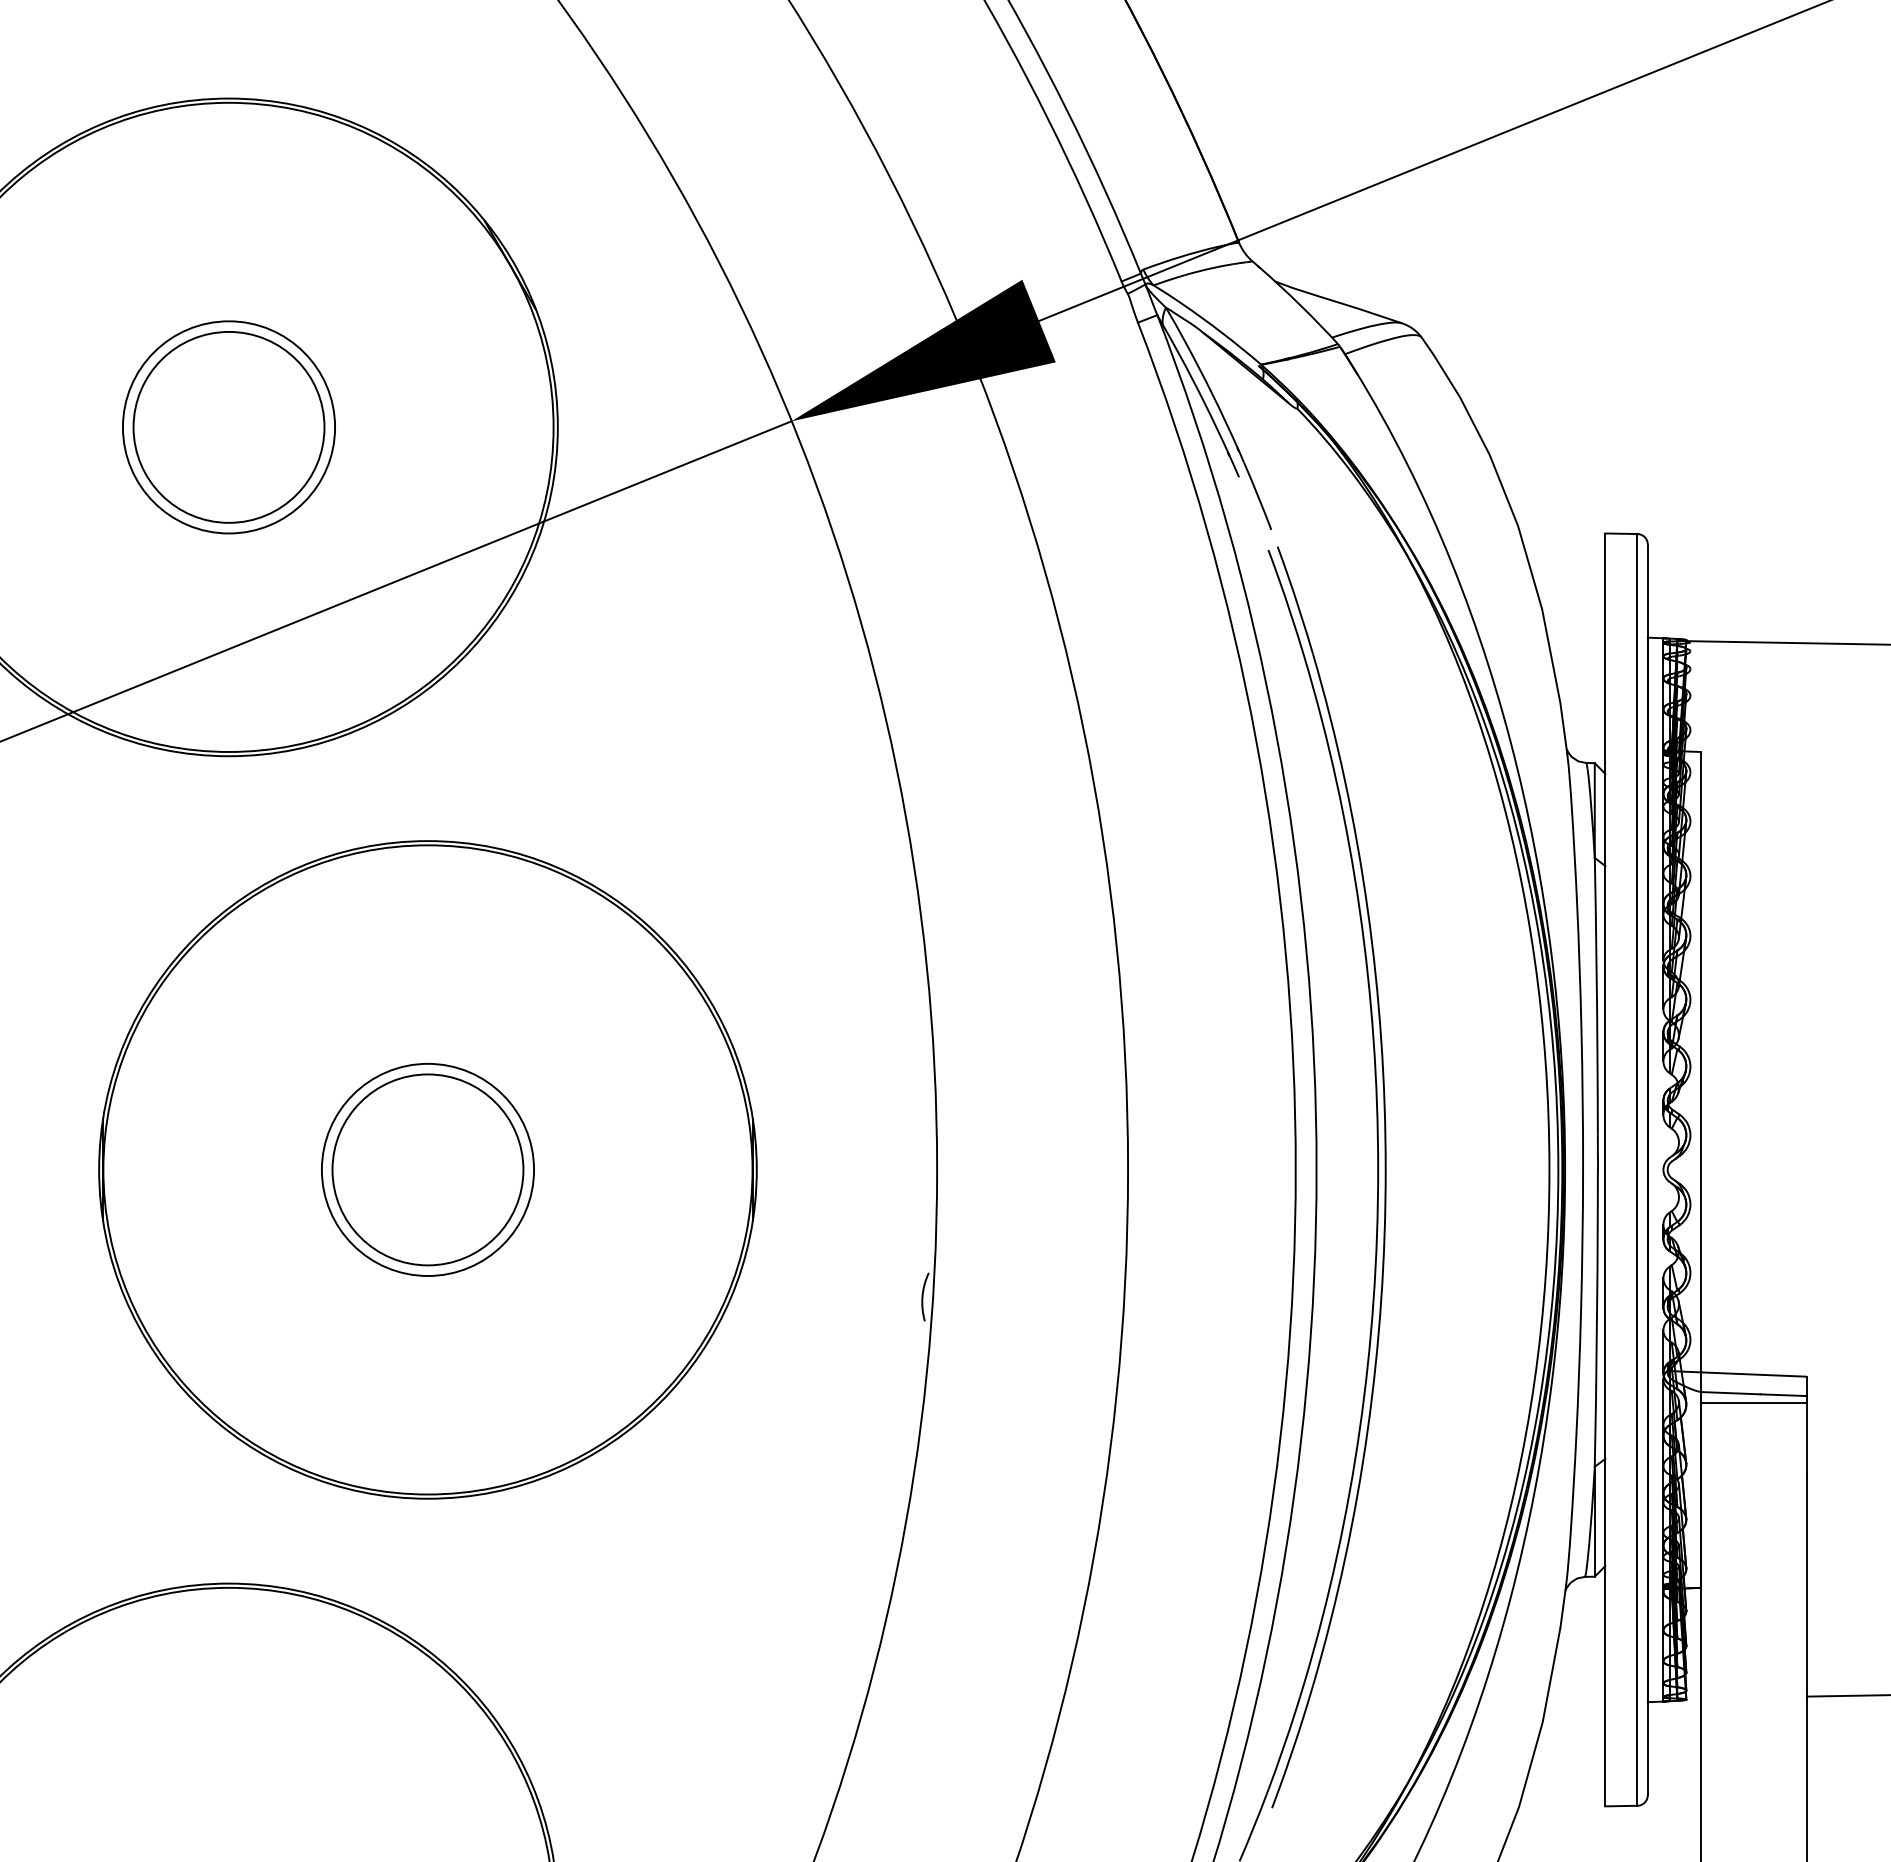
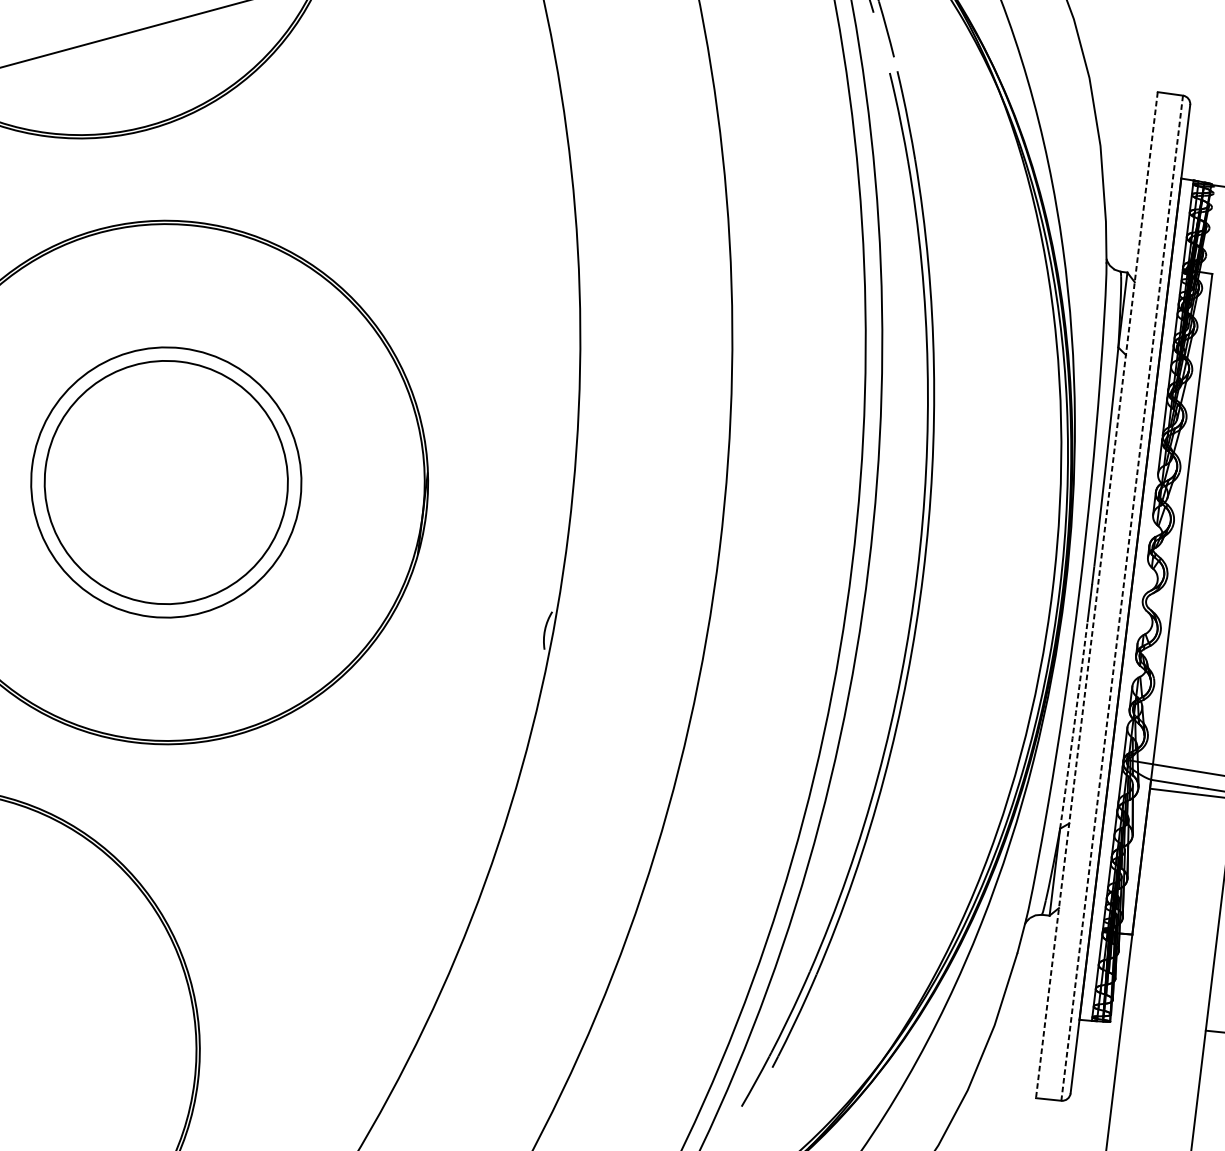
circle: (427, 1169) -> (166, 482), size x1.6
circle: (427, 1169) -> (166, 482), size x1.6
line: (1637, 1169) -> (1122, 597), solid -> dashed
line: (1605, 1170) -> (1096, 595), solid -> dashed
arc: (1596, 1335) -> (1074, 725), solid -> dashed

